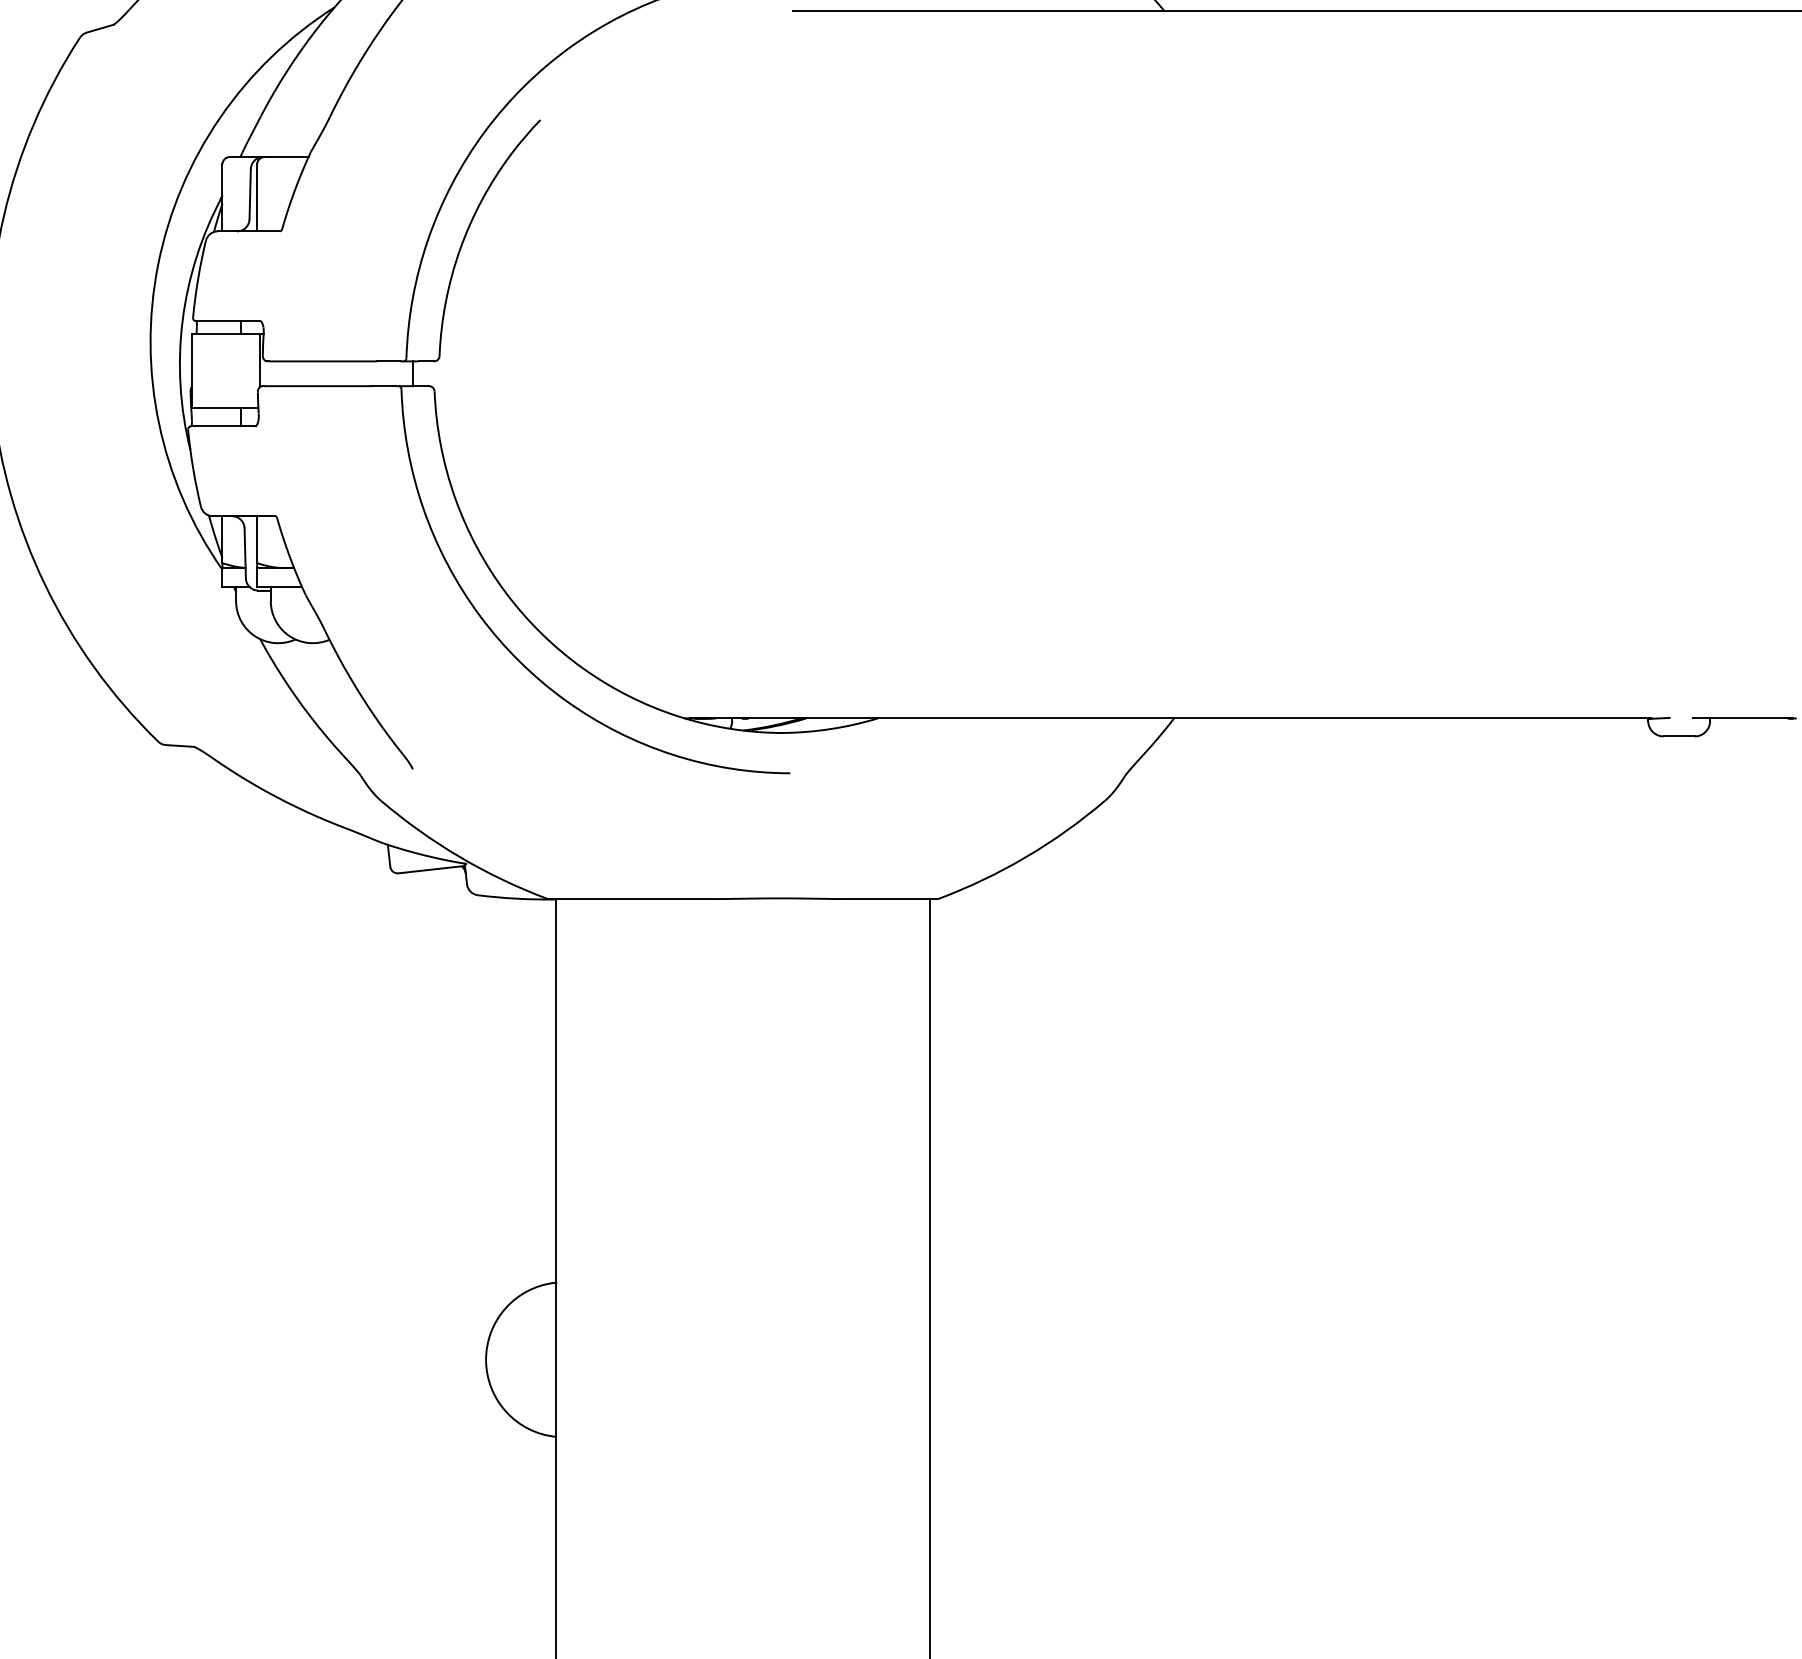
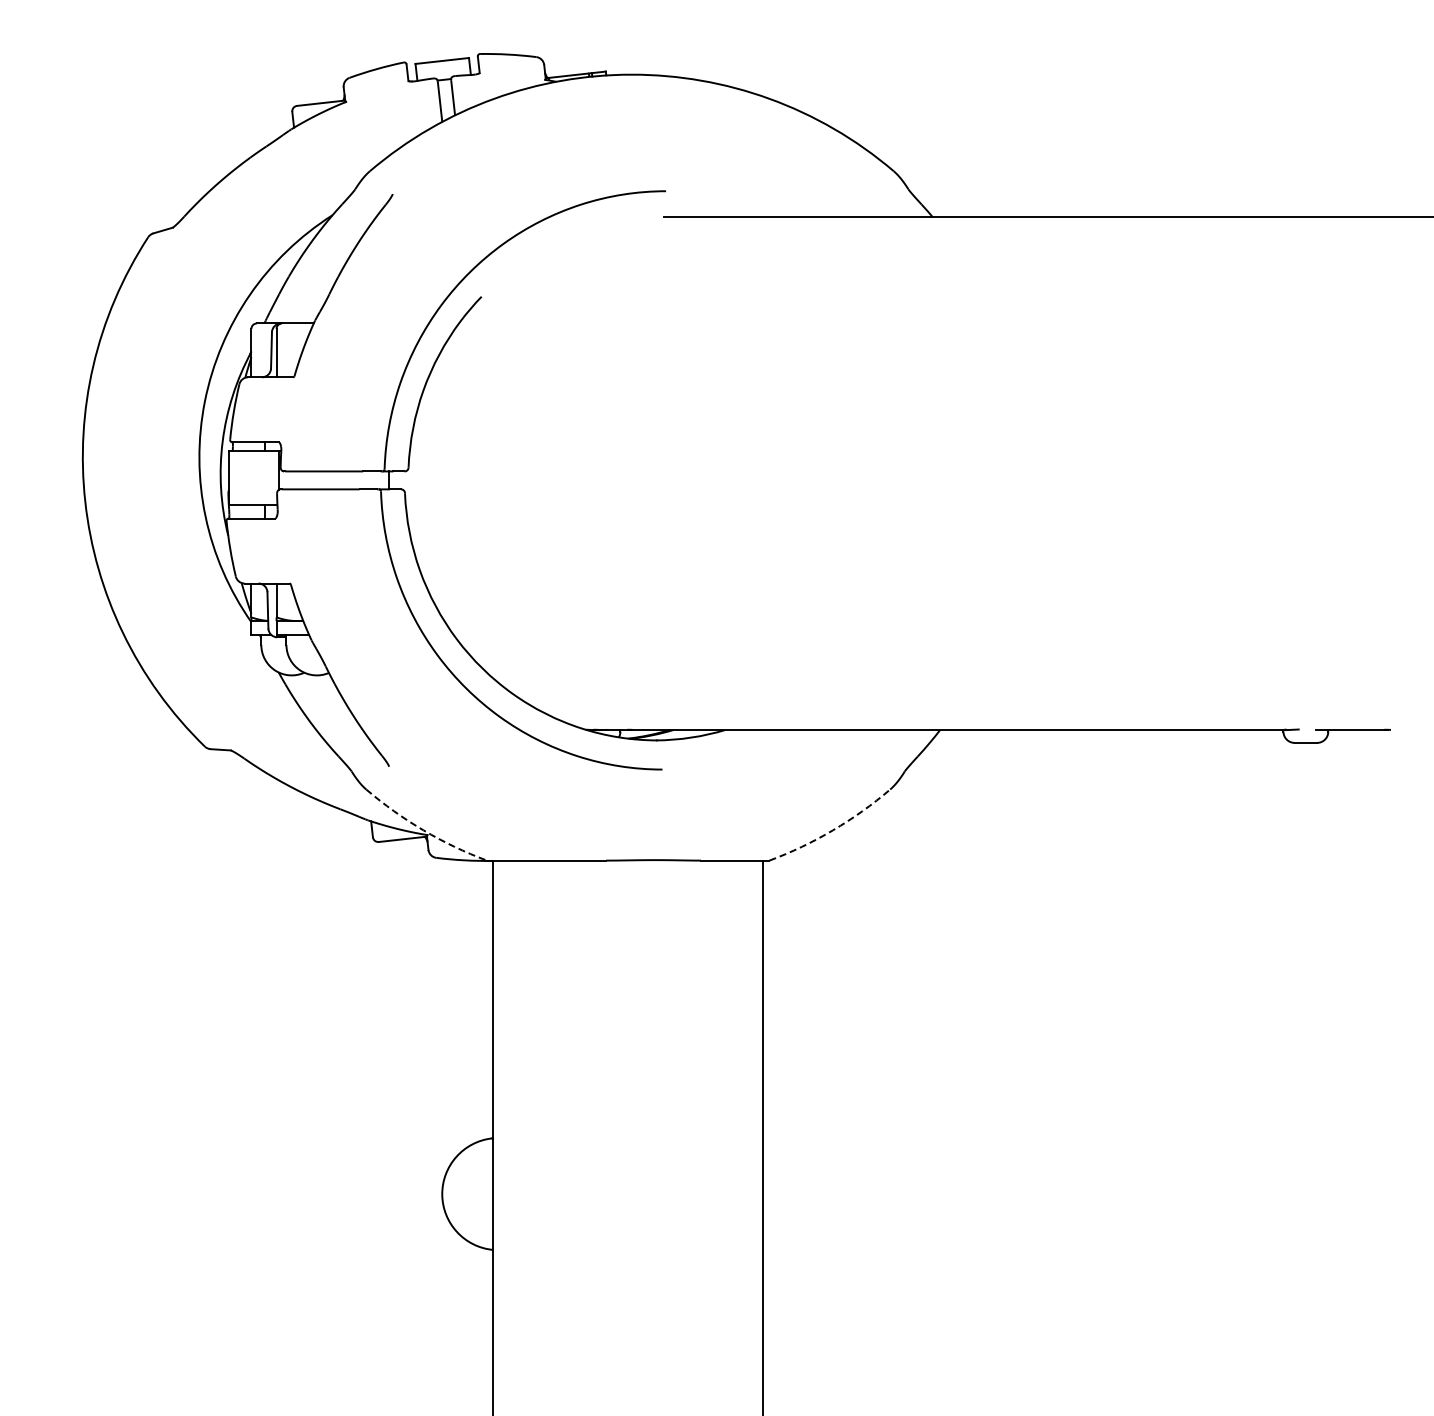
arc: (460, 857) -> (423, 830), solid -> dashed
arc: (1025, 857) -> (832, 830), solid -> dashed

